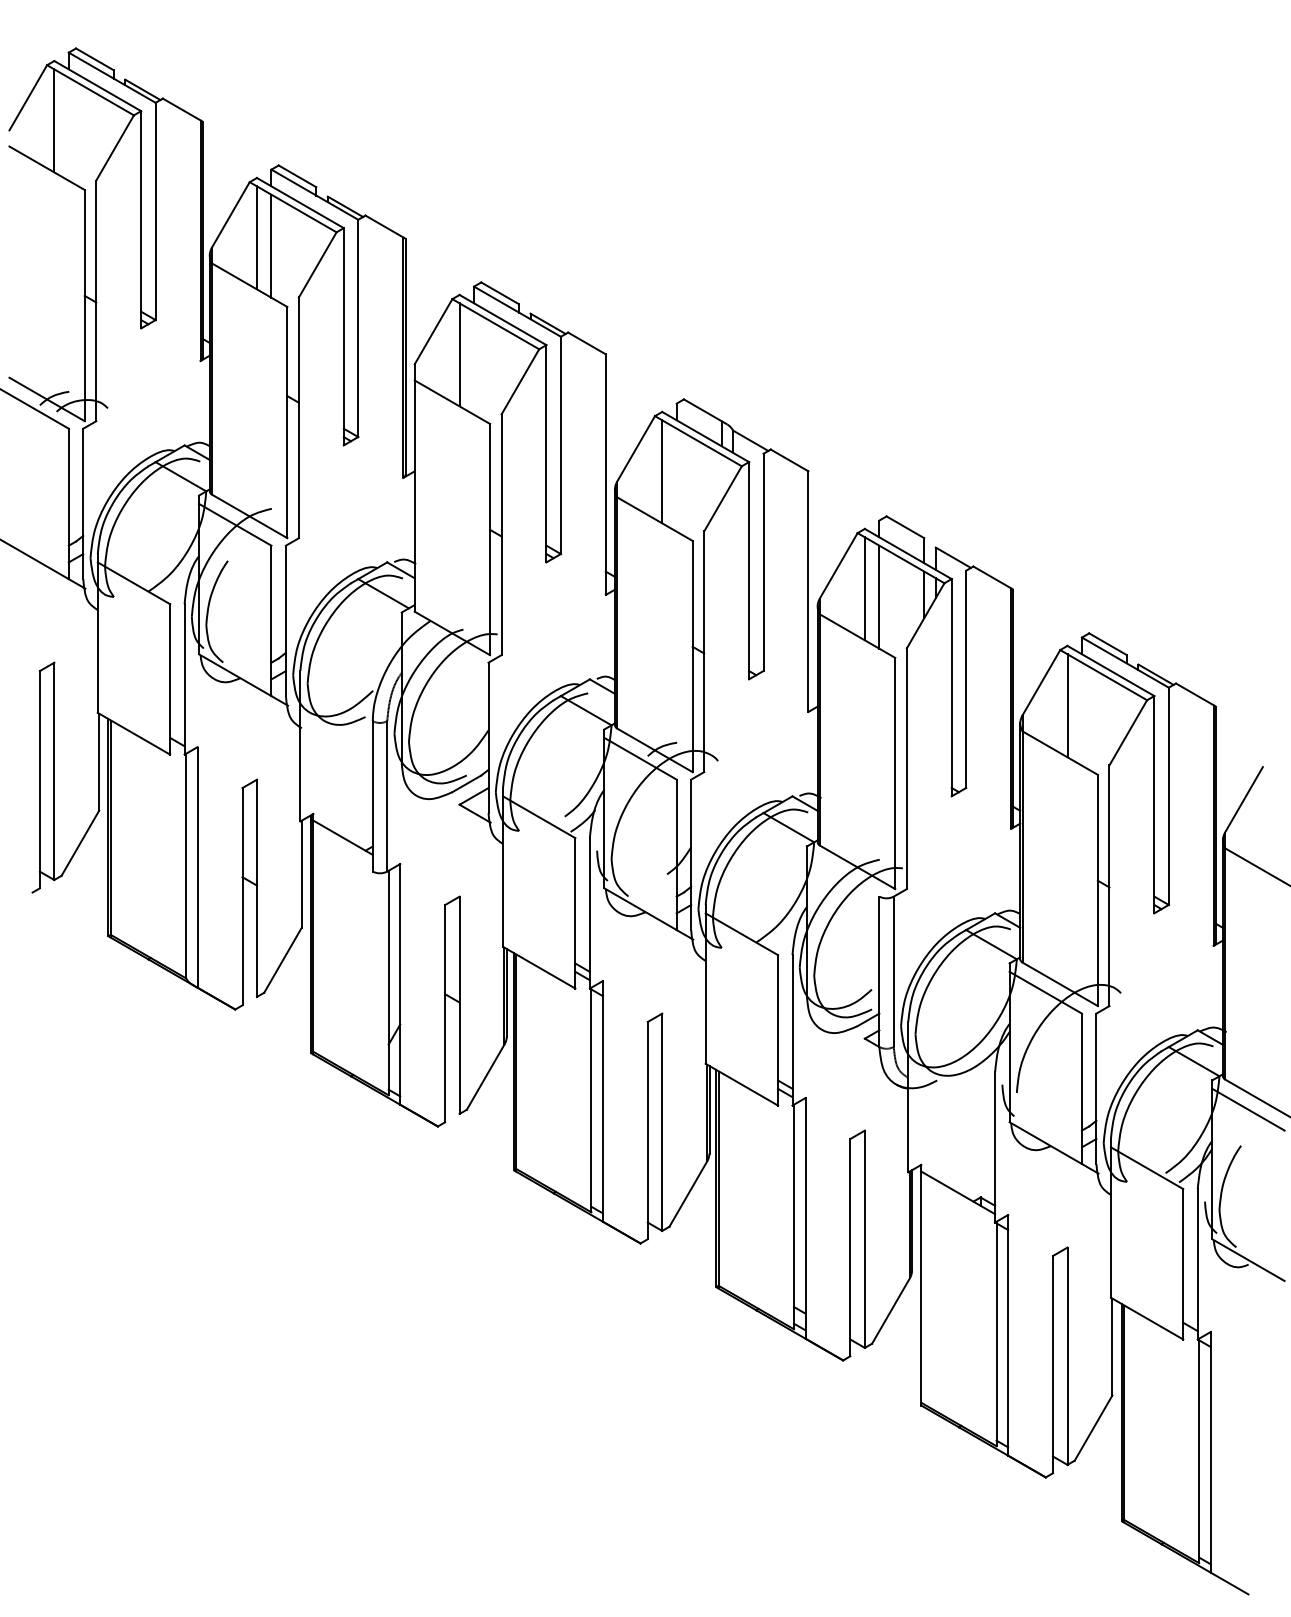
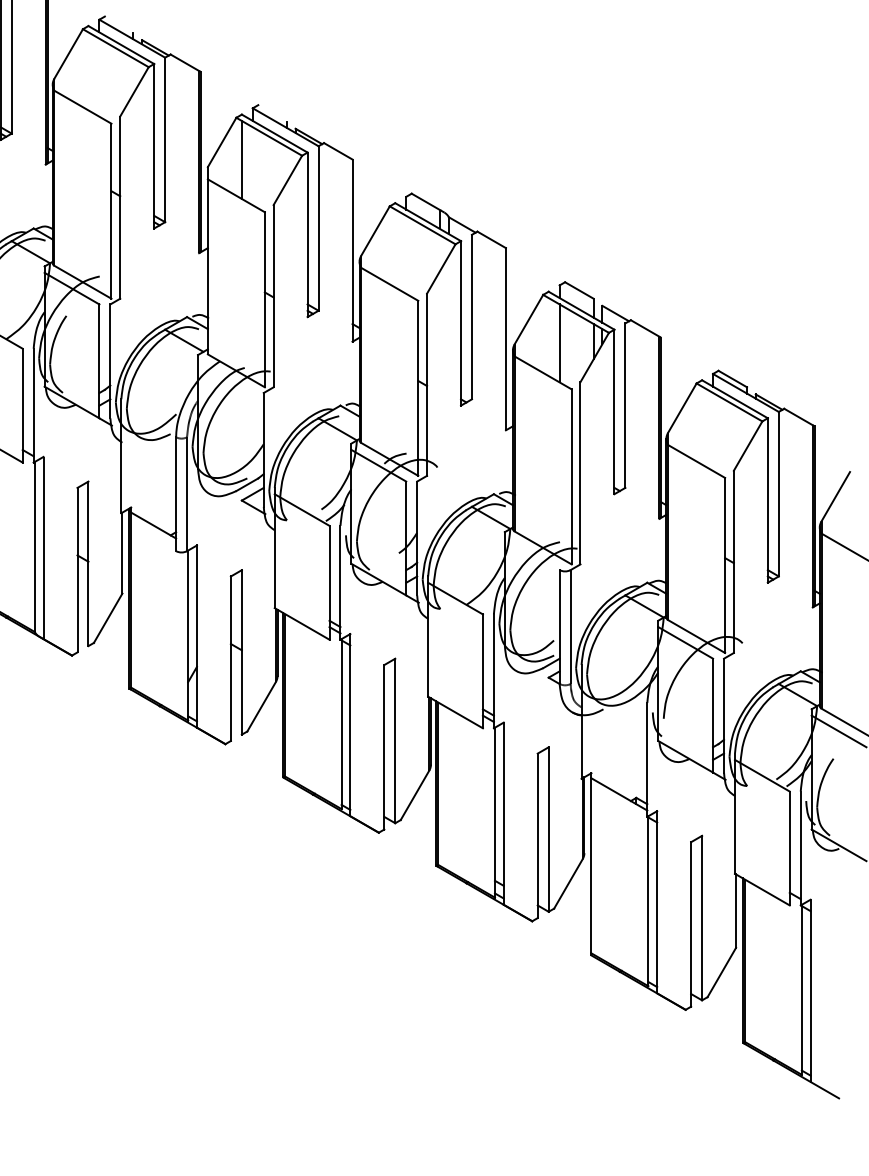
line: (297, 176) -> (119, 24), removed
line: (256, 237) -> (88, 71), removed
line: (271, 245) -> (99, 77), removed
line: (499, 293) -> (272, 113), removed
line: (662, 471) -> (395, 248), removed
line: (864, 588) -> (548, 336), removed
line: (1067, 705) -> (702, 425), removed

